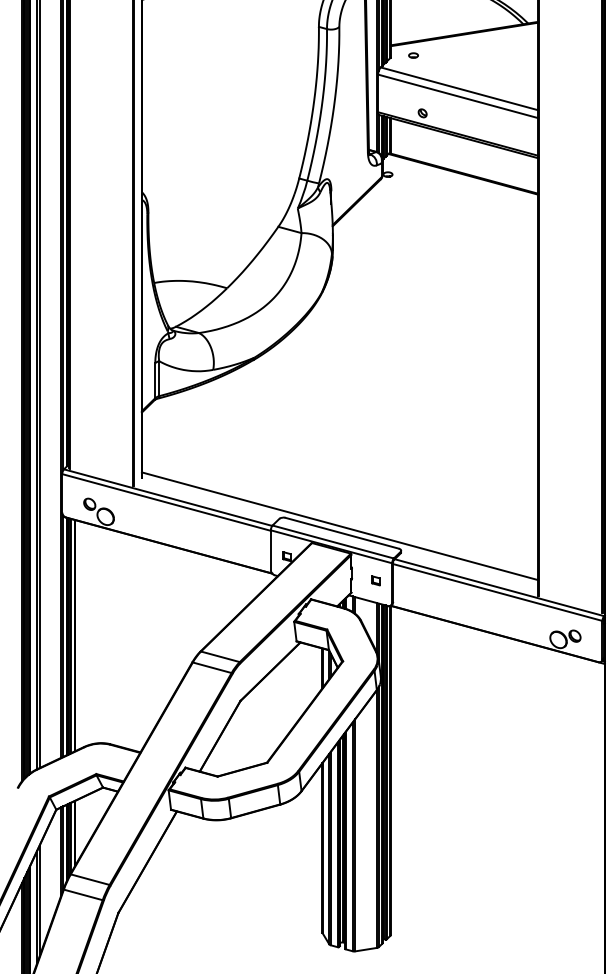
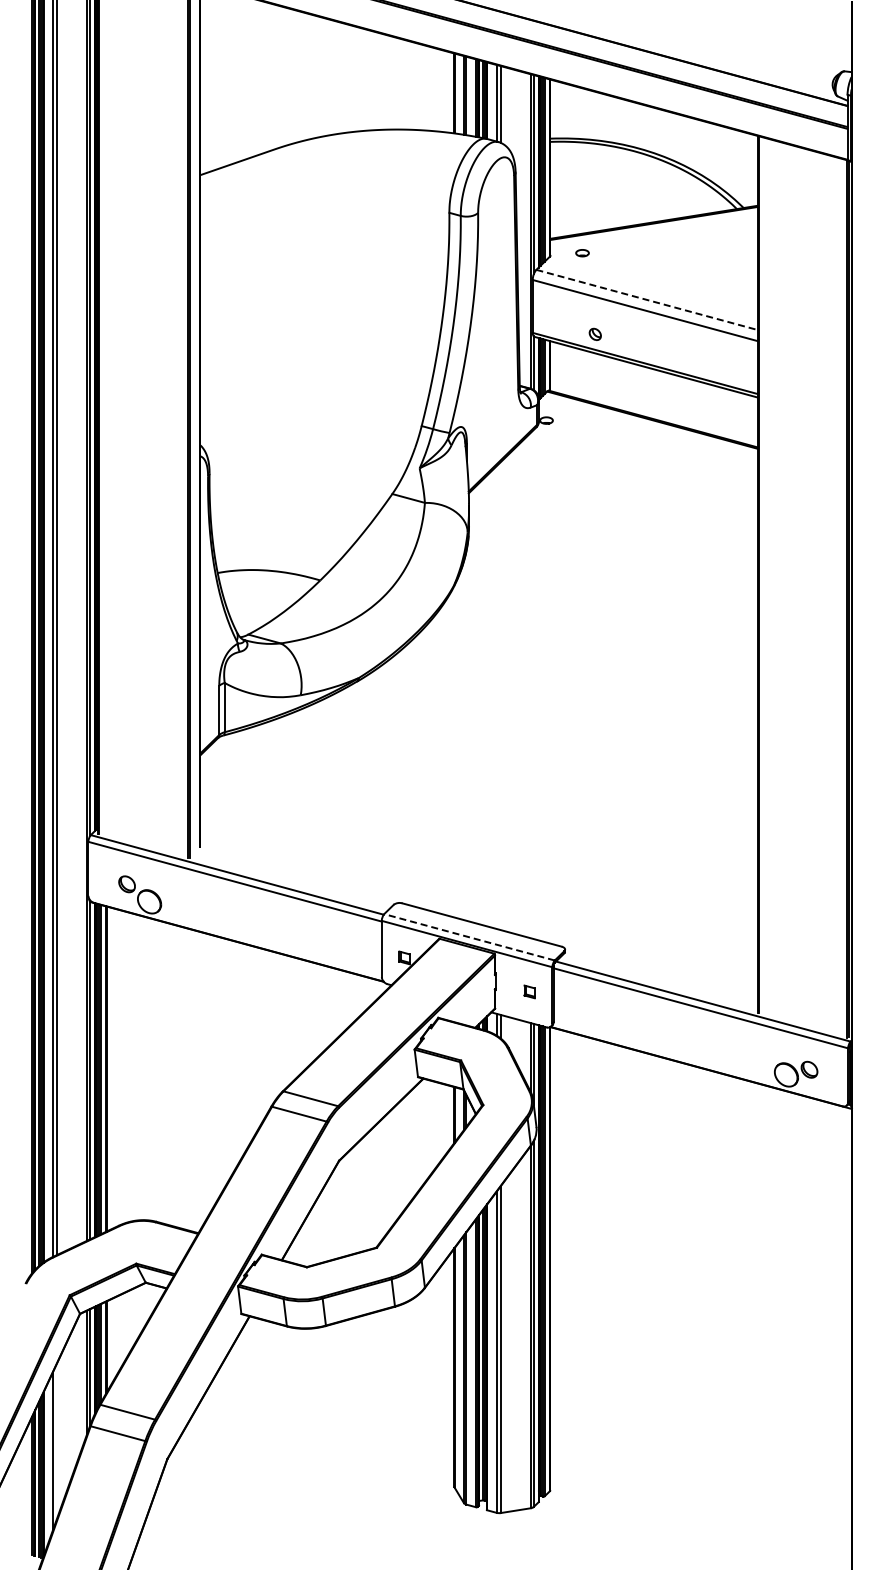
line: (459, 88) -> (647, 299), solid -> dashed
line: (340, 525) -> (479, 914), removed
line: (333, 542) -> (469, 937), solid -> dashed
line: (40, 899) -> (57, 1440), removed

